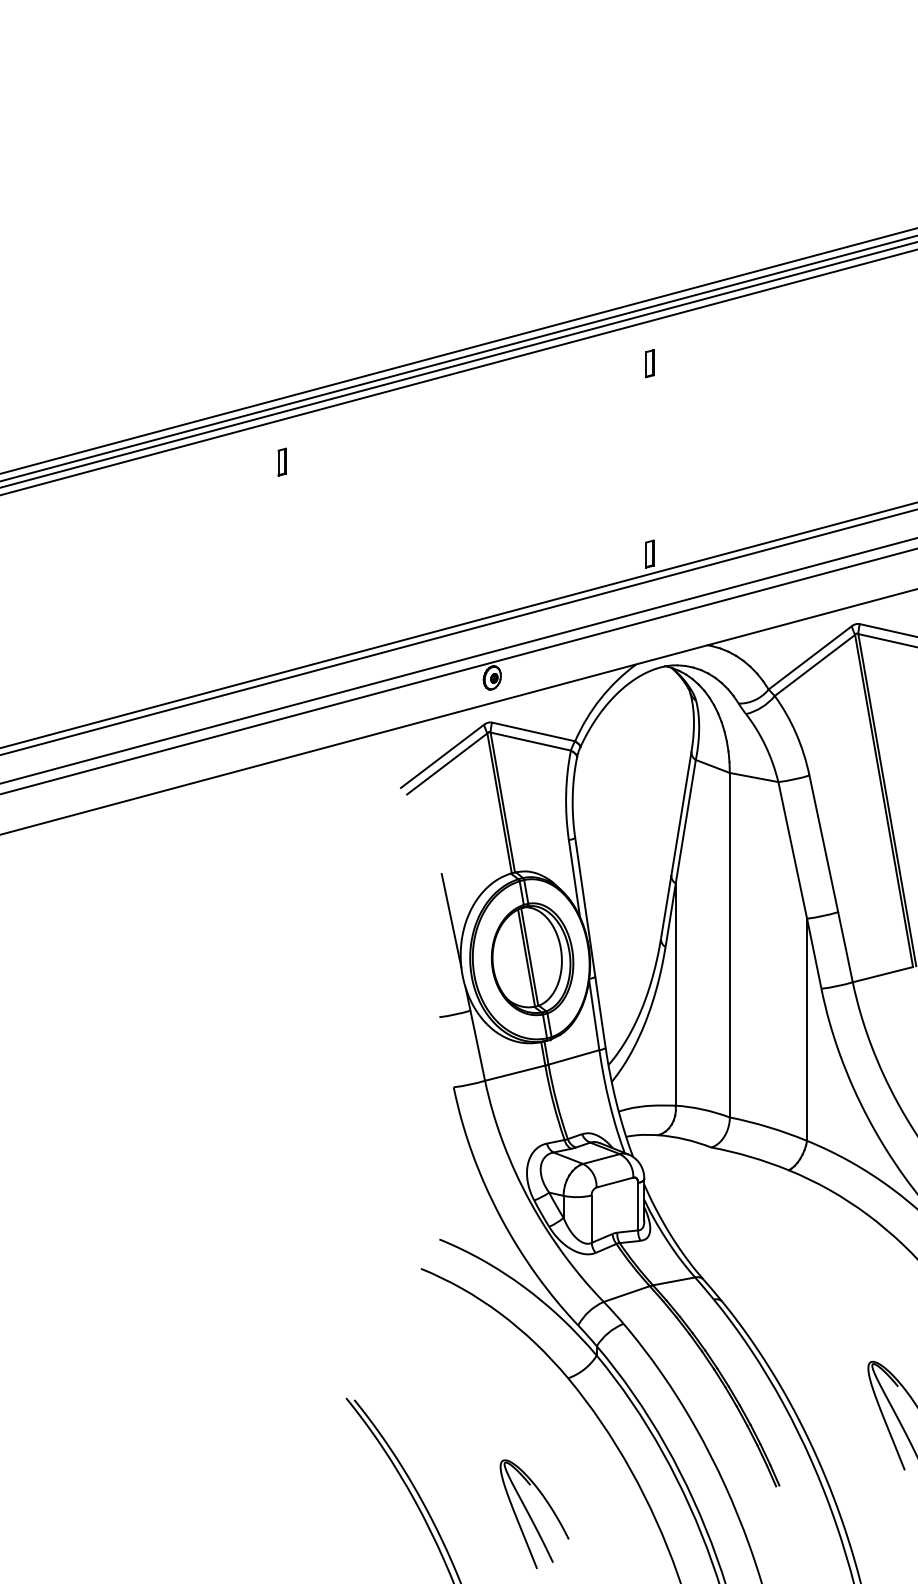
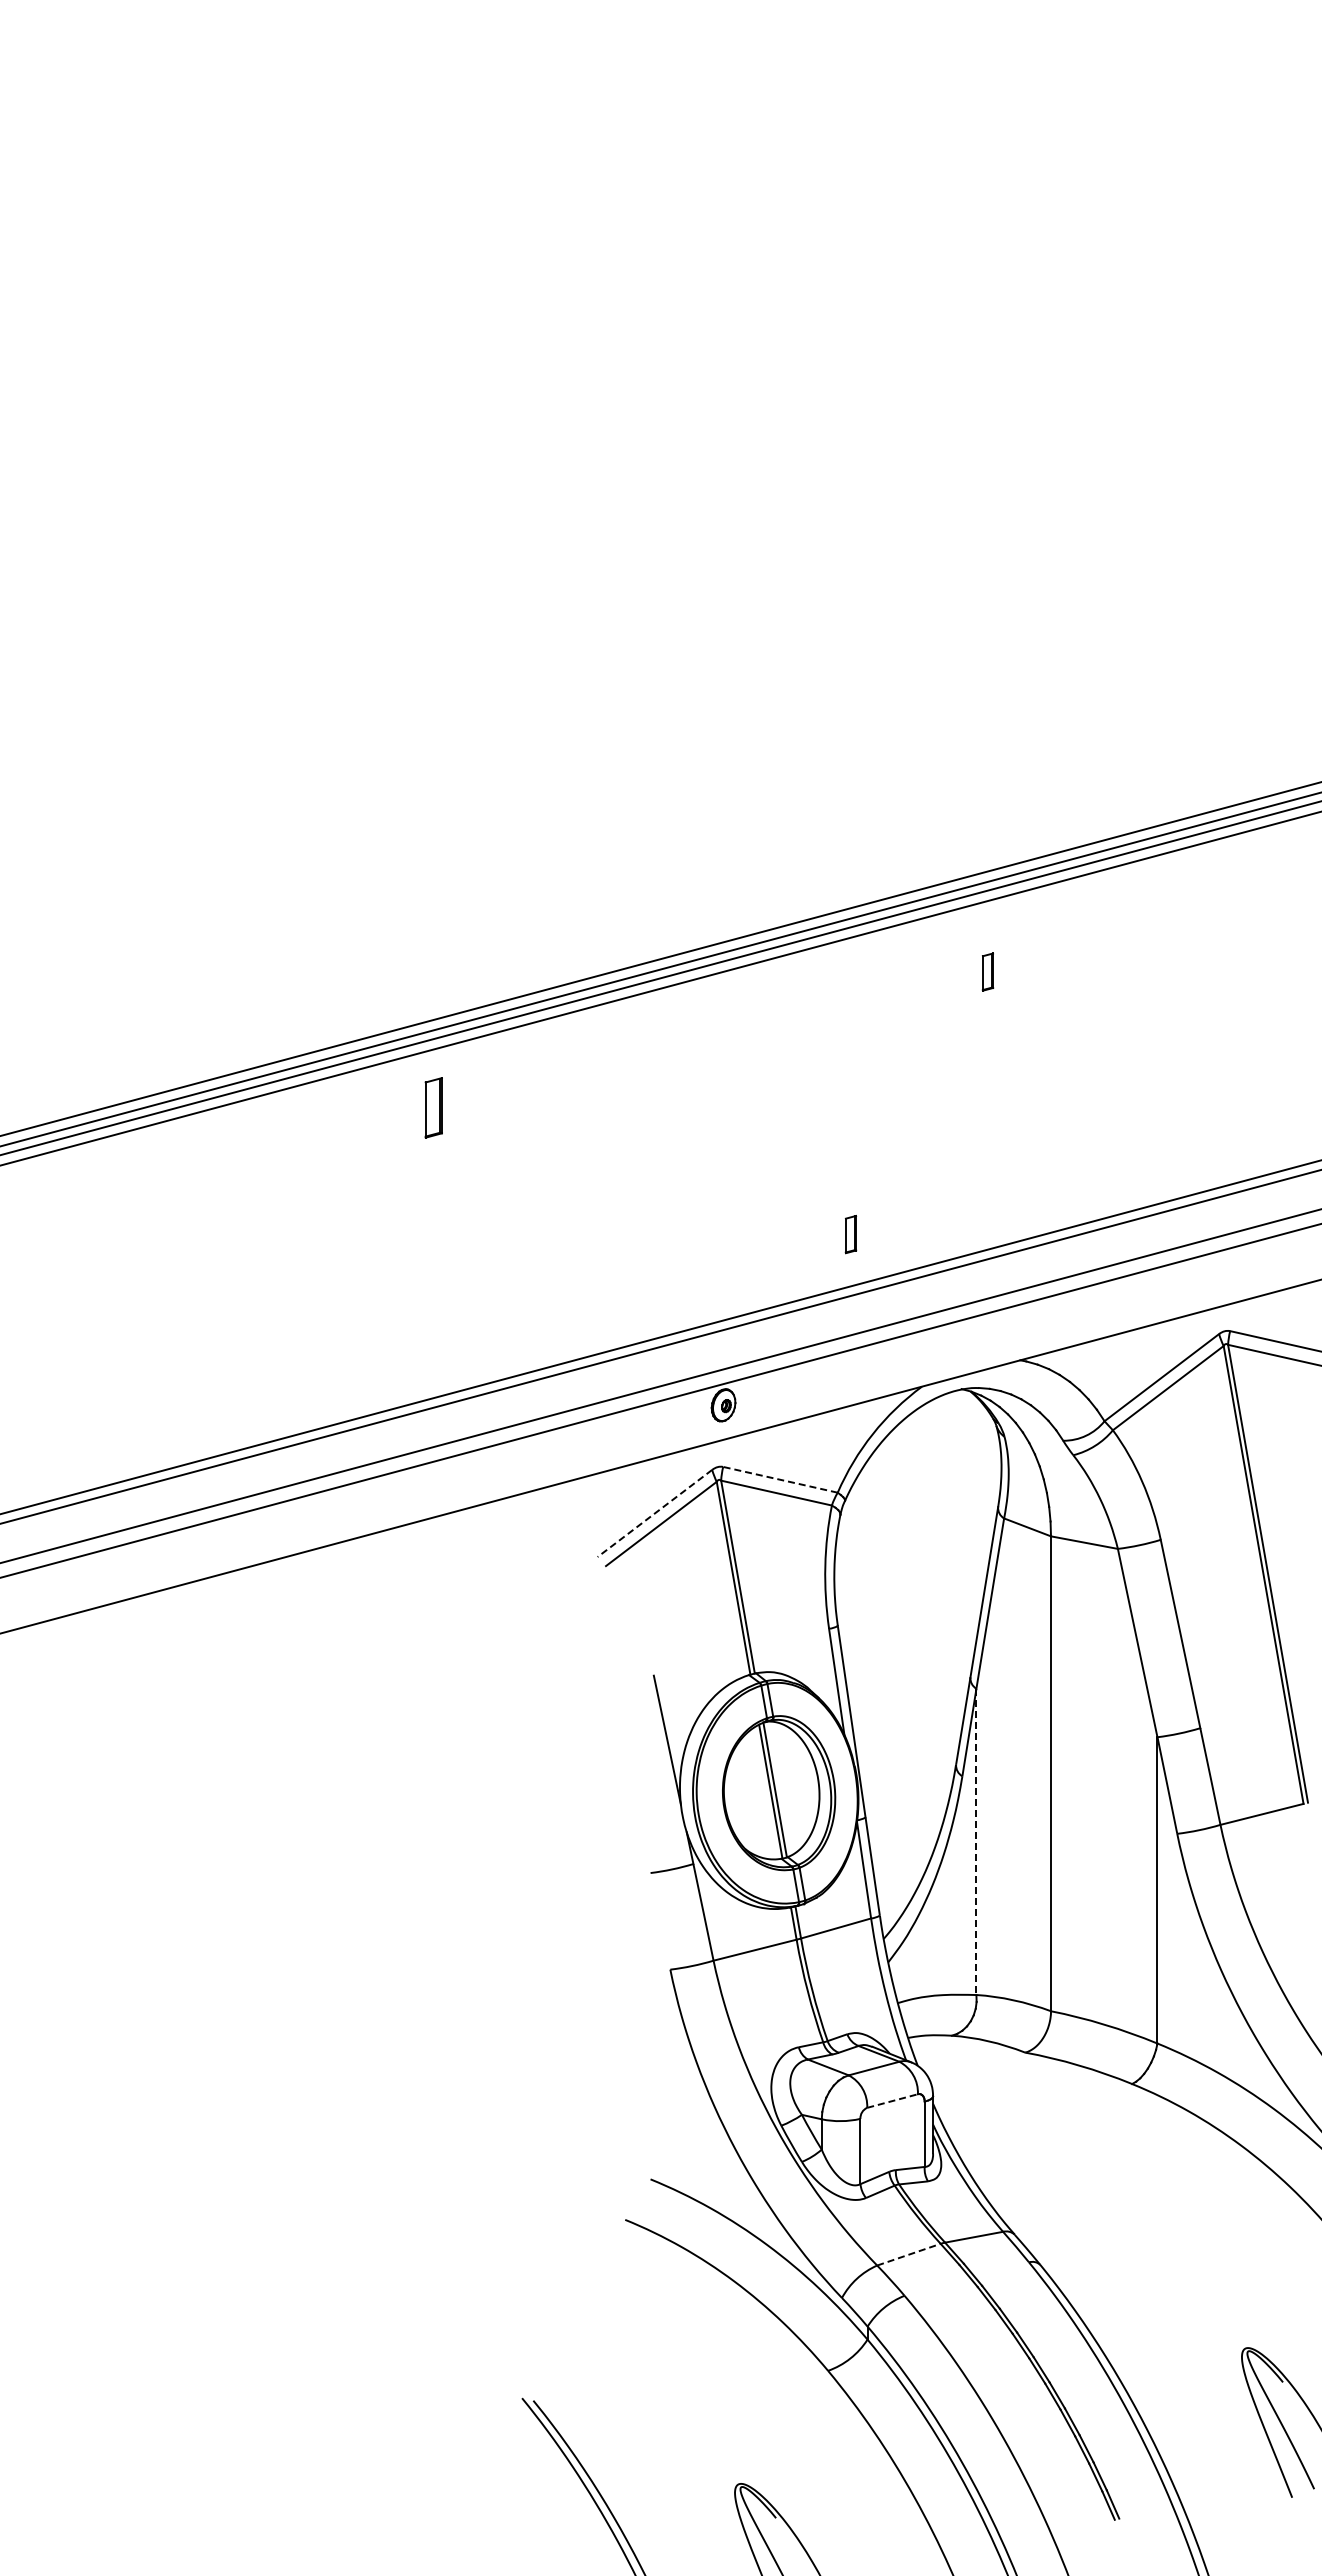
part: (649, 363) -> (987, 971), moved
part: (282, 461) -> (434, 1107), size x1.6
part: (649, 554) -> (850, 1234), moved
line: (533, 731) -> (780, 1479), solid -> dashed
line: (442, 756) -> (654, 1513), solid -> dashed
line: (675, 995) -> (976, 1842), solid -> dashed
line: (615, 1182) -> (893, 2100), solid -> dashed
line: (626, 1293) -> (908, 2254), solid -> dashed

